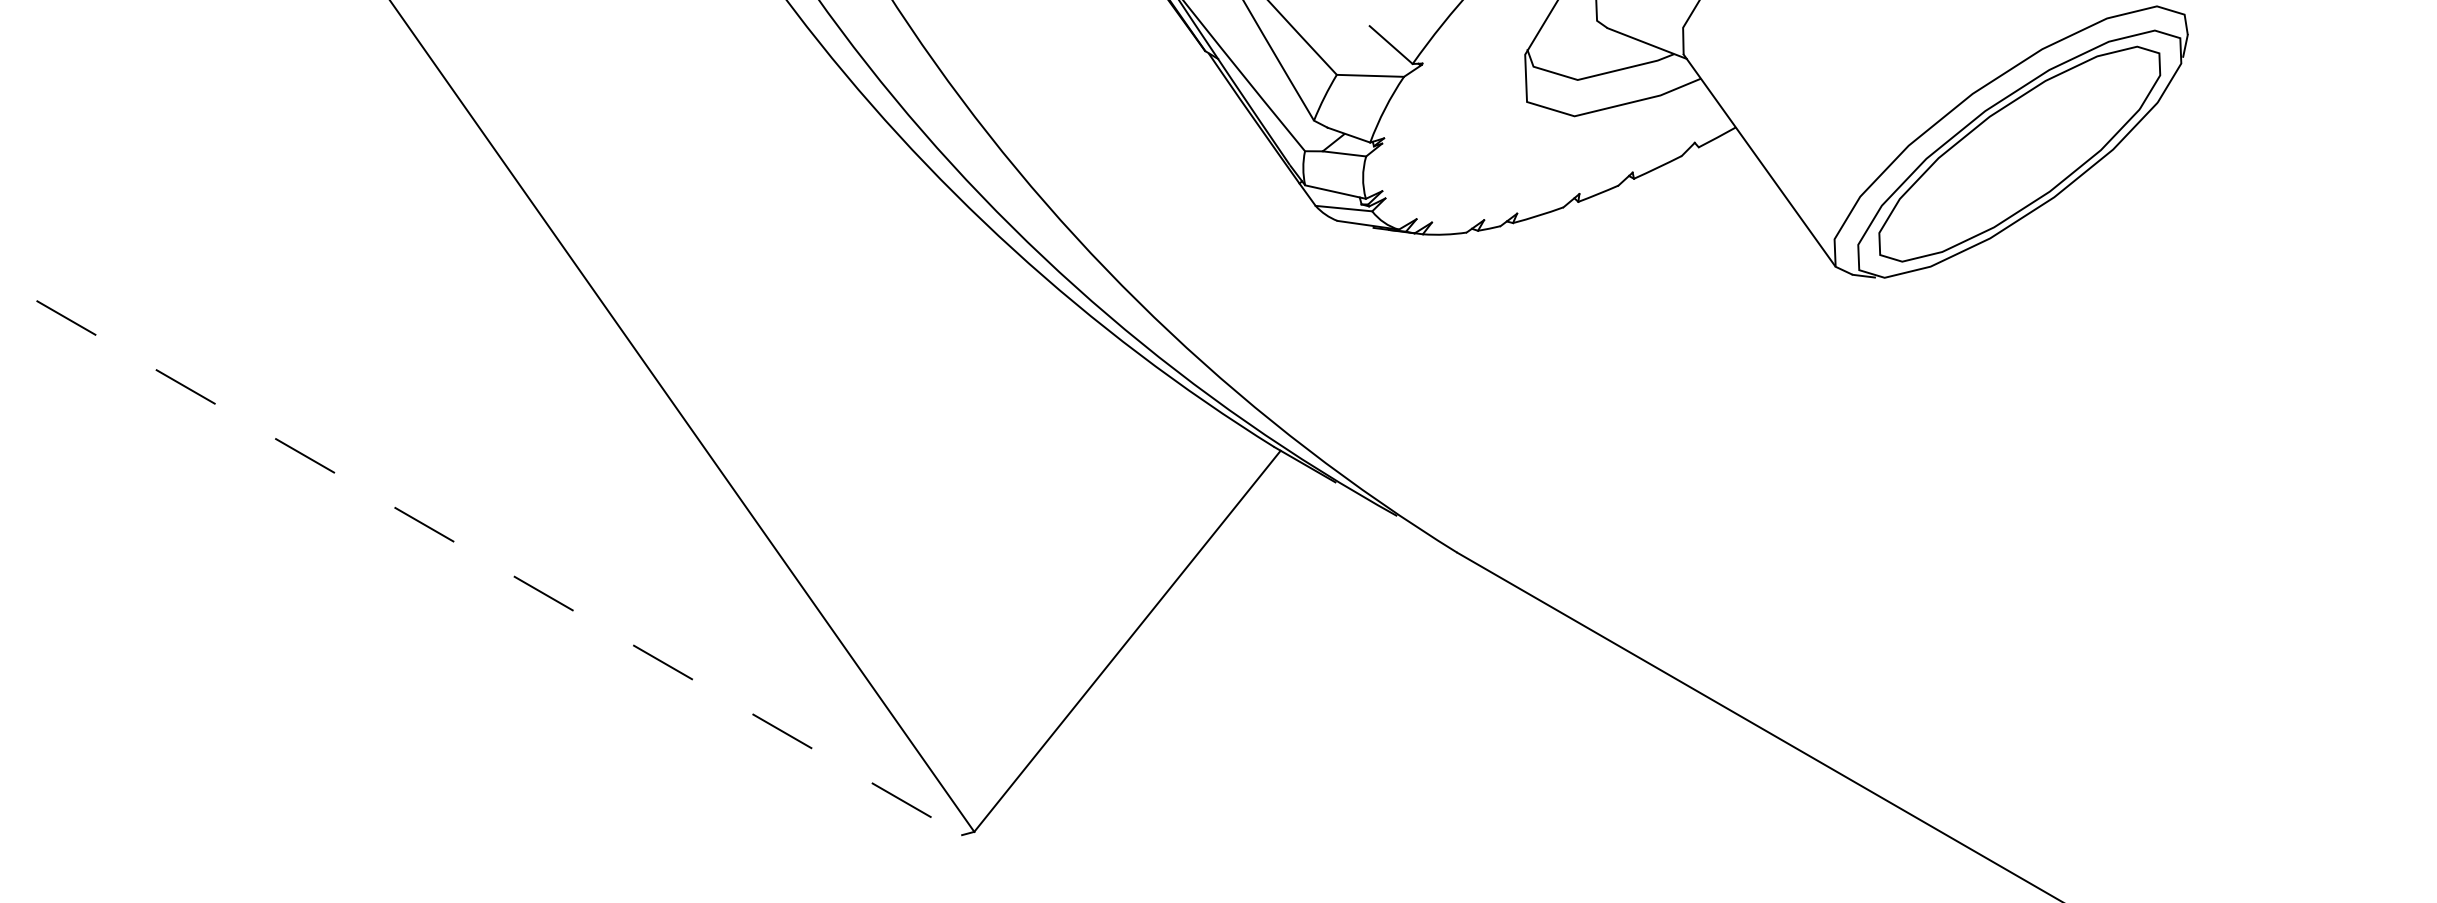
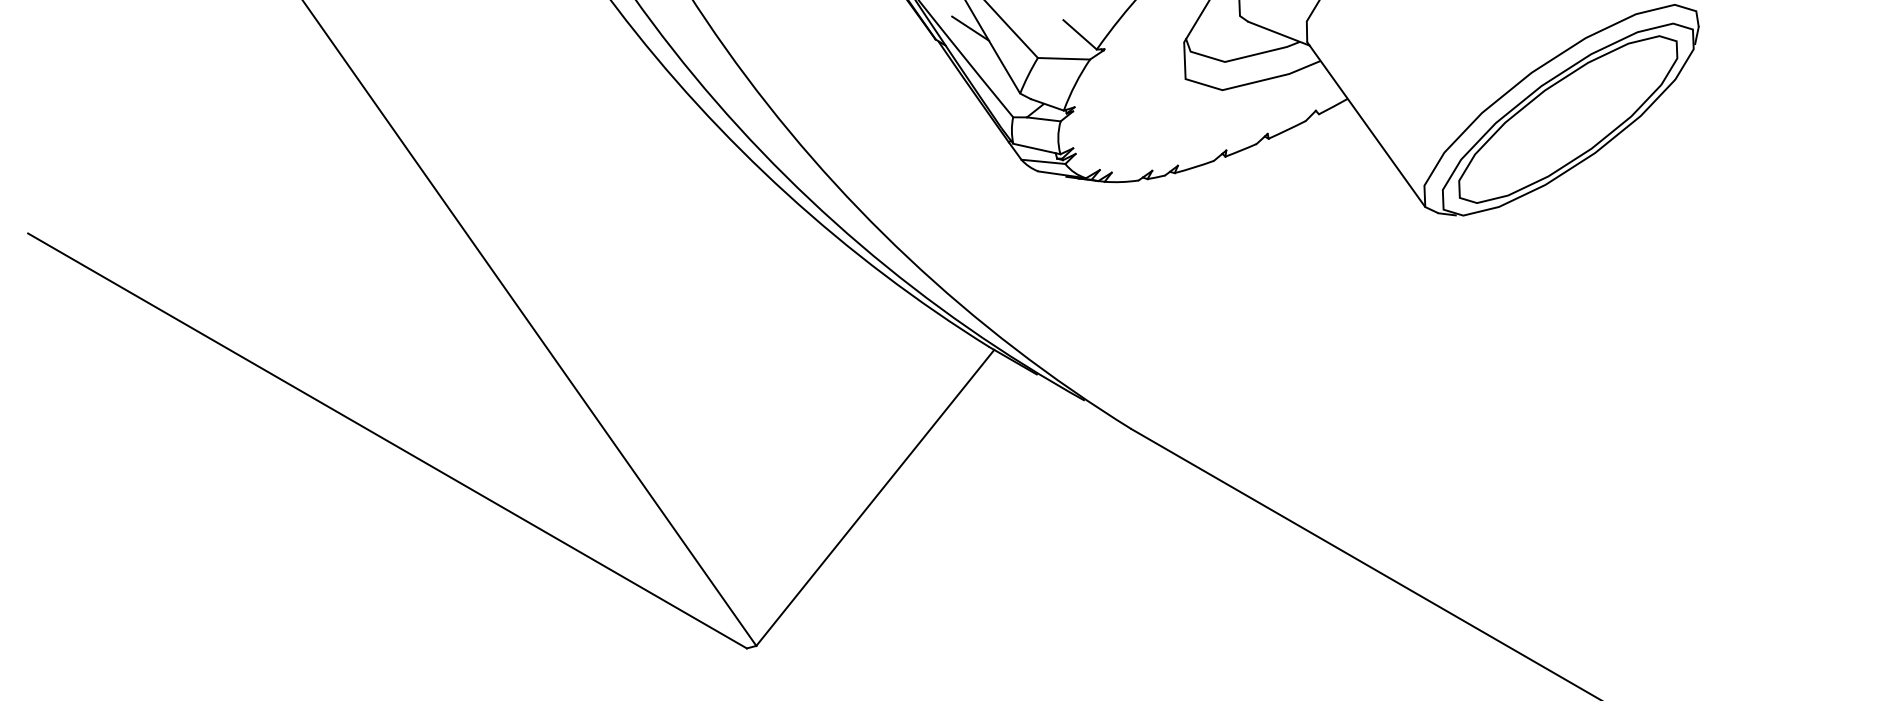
line: (1249, 36) -> (970, 28), added
line: (499, 568) -> (387, 441), dashed -> solid

